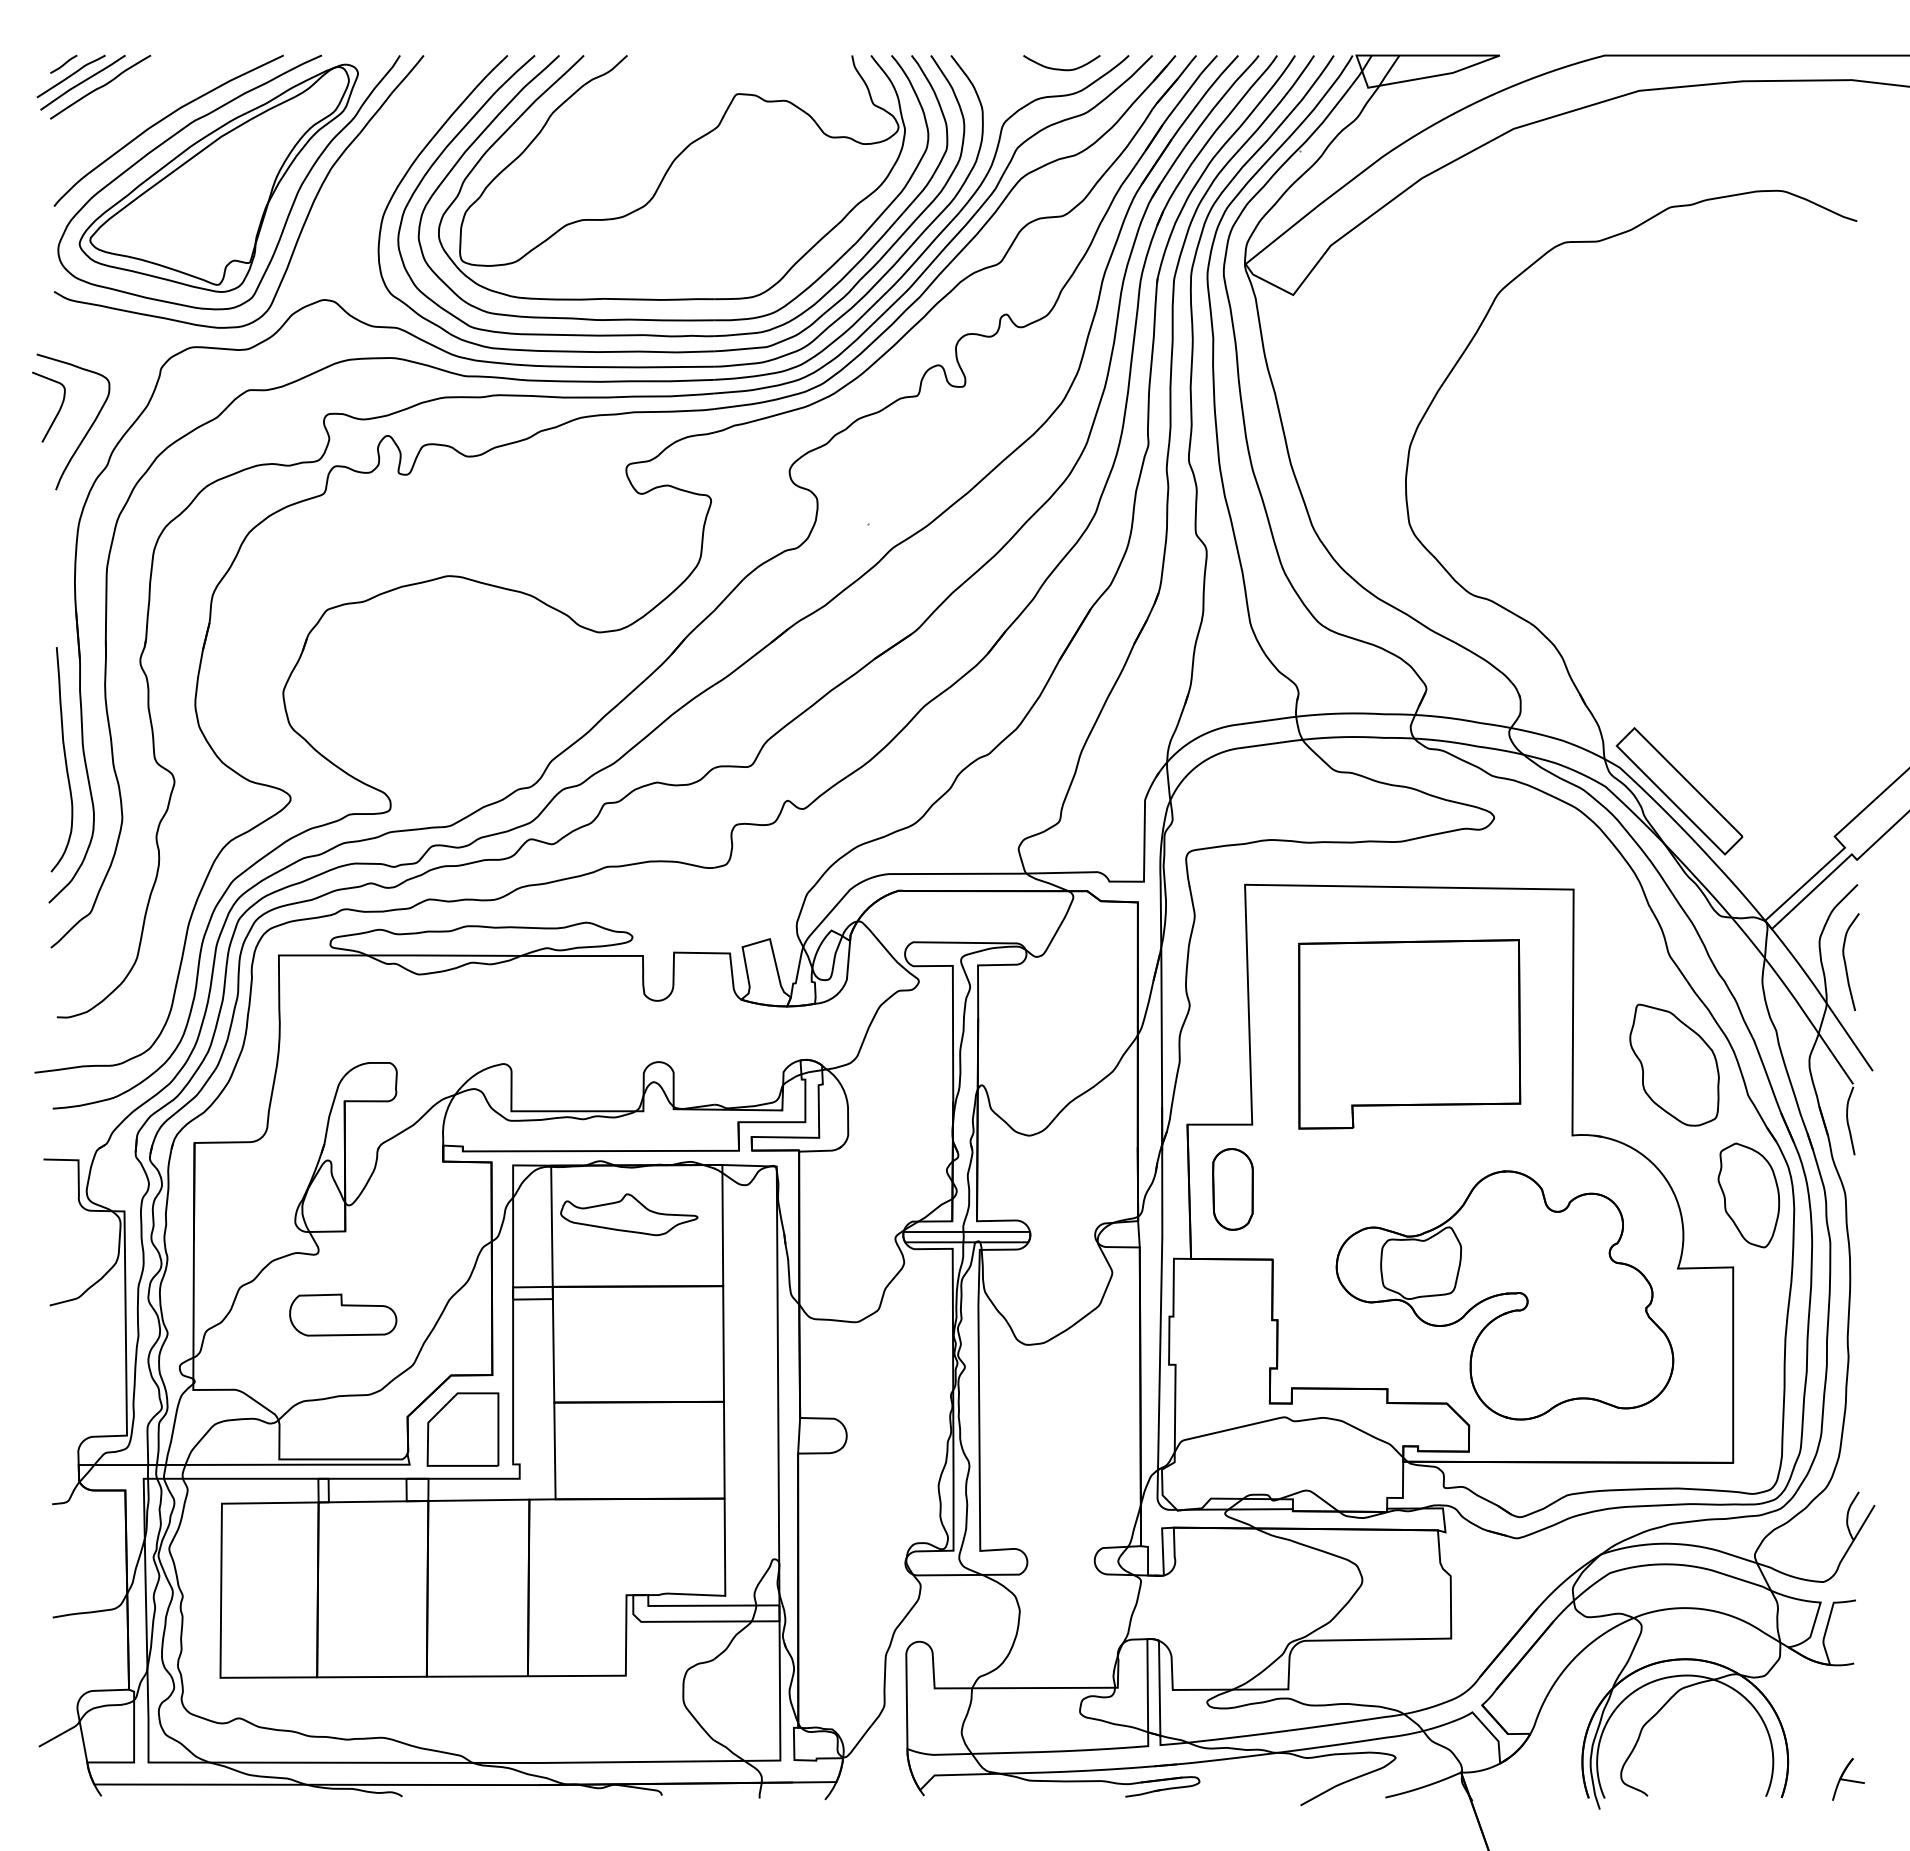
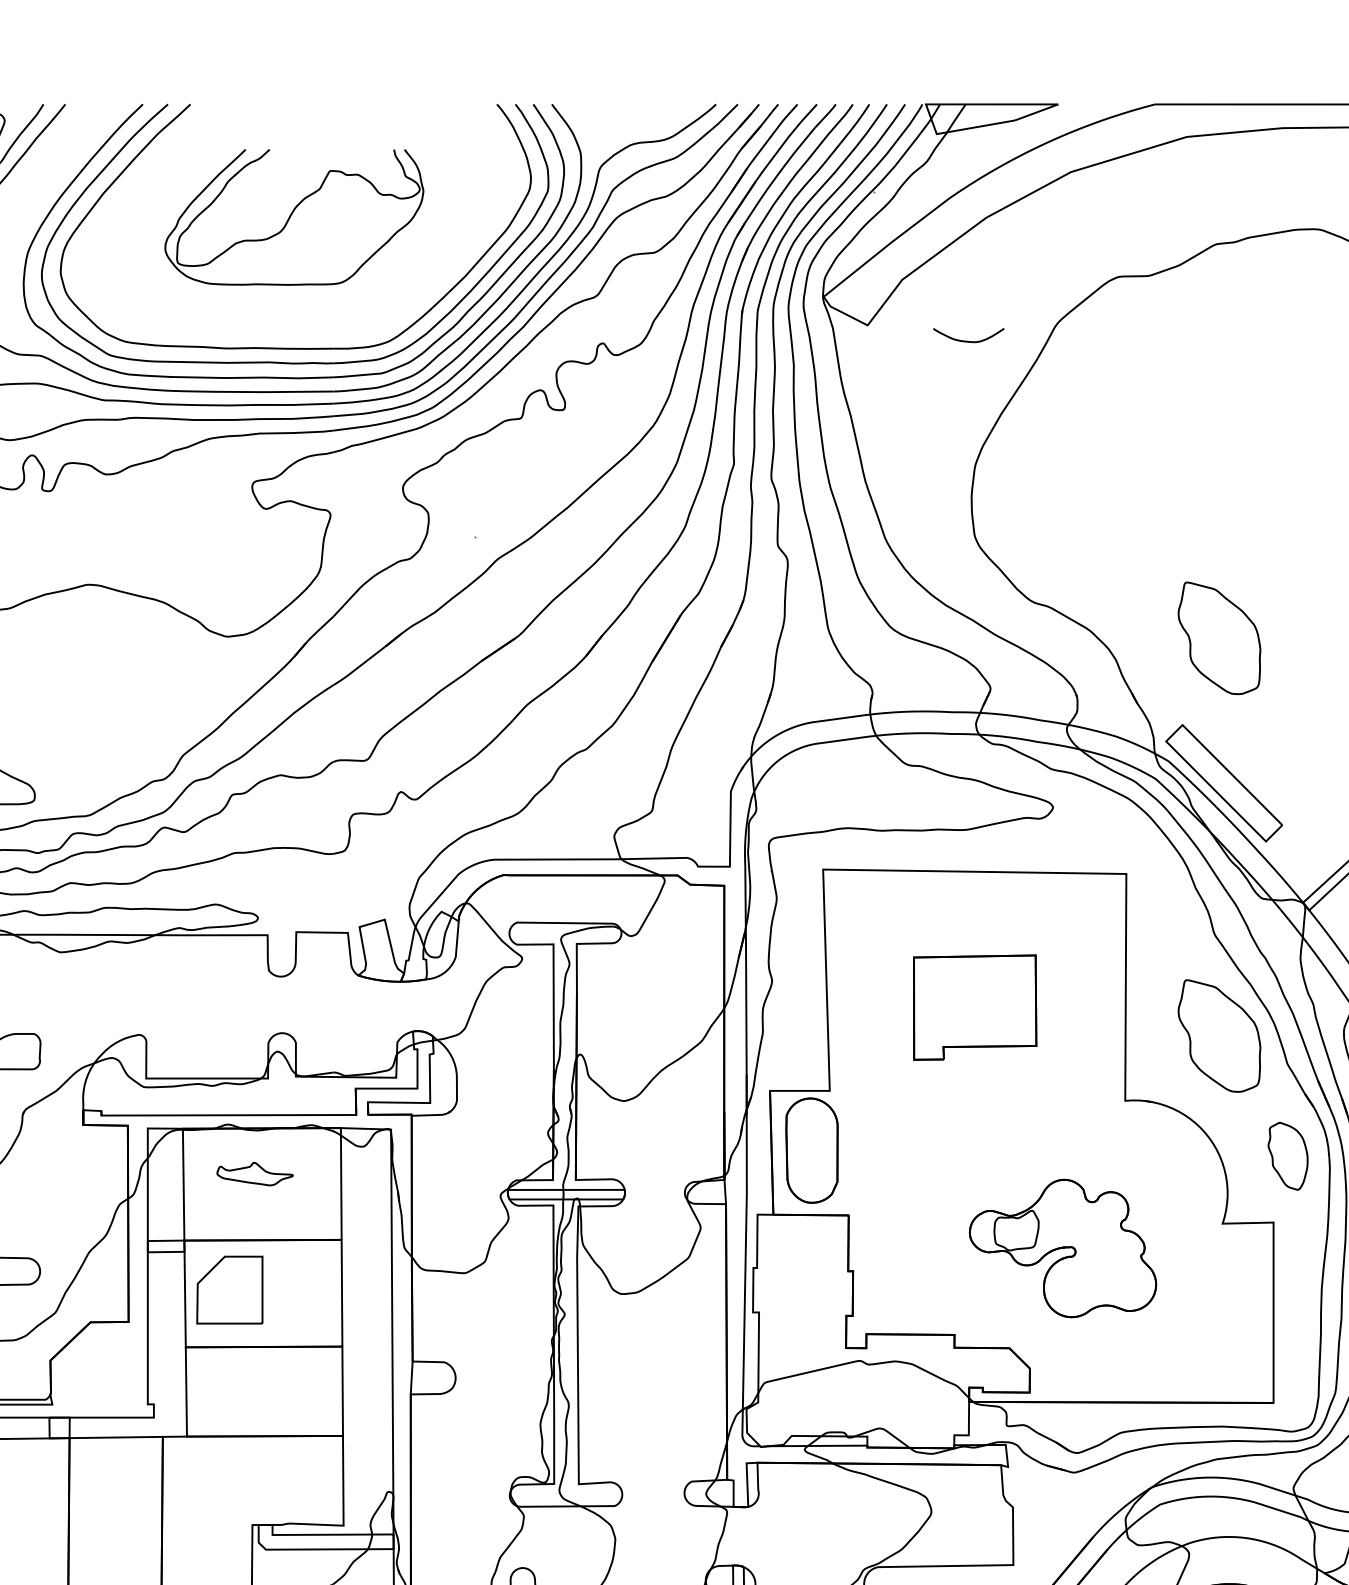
curve: (1060, 68) -> (967, 340), moved
part: (671, 177) -> (293, 216), size x0.6
part: (1674, 633) -> (1219, 637), added
part: (1409, 1034) -> (974, 1007), size x0.6
part: (1232, 1189) -> (811, 1150), size x1.4
part: (1748, 1195) -> (1287, 1156), size x0.7
part: (629, 1214) -> (255, 1173), size x0.6
part: (1504, 1295) -> (1062, 1248), size x0.6
part: (462, 1429) -> (229, 1290), moved

